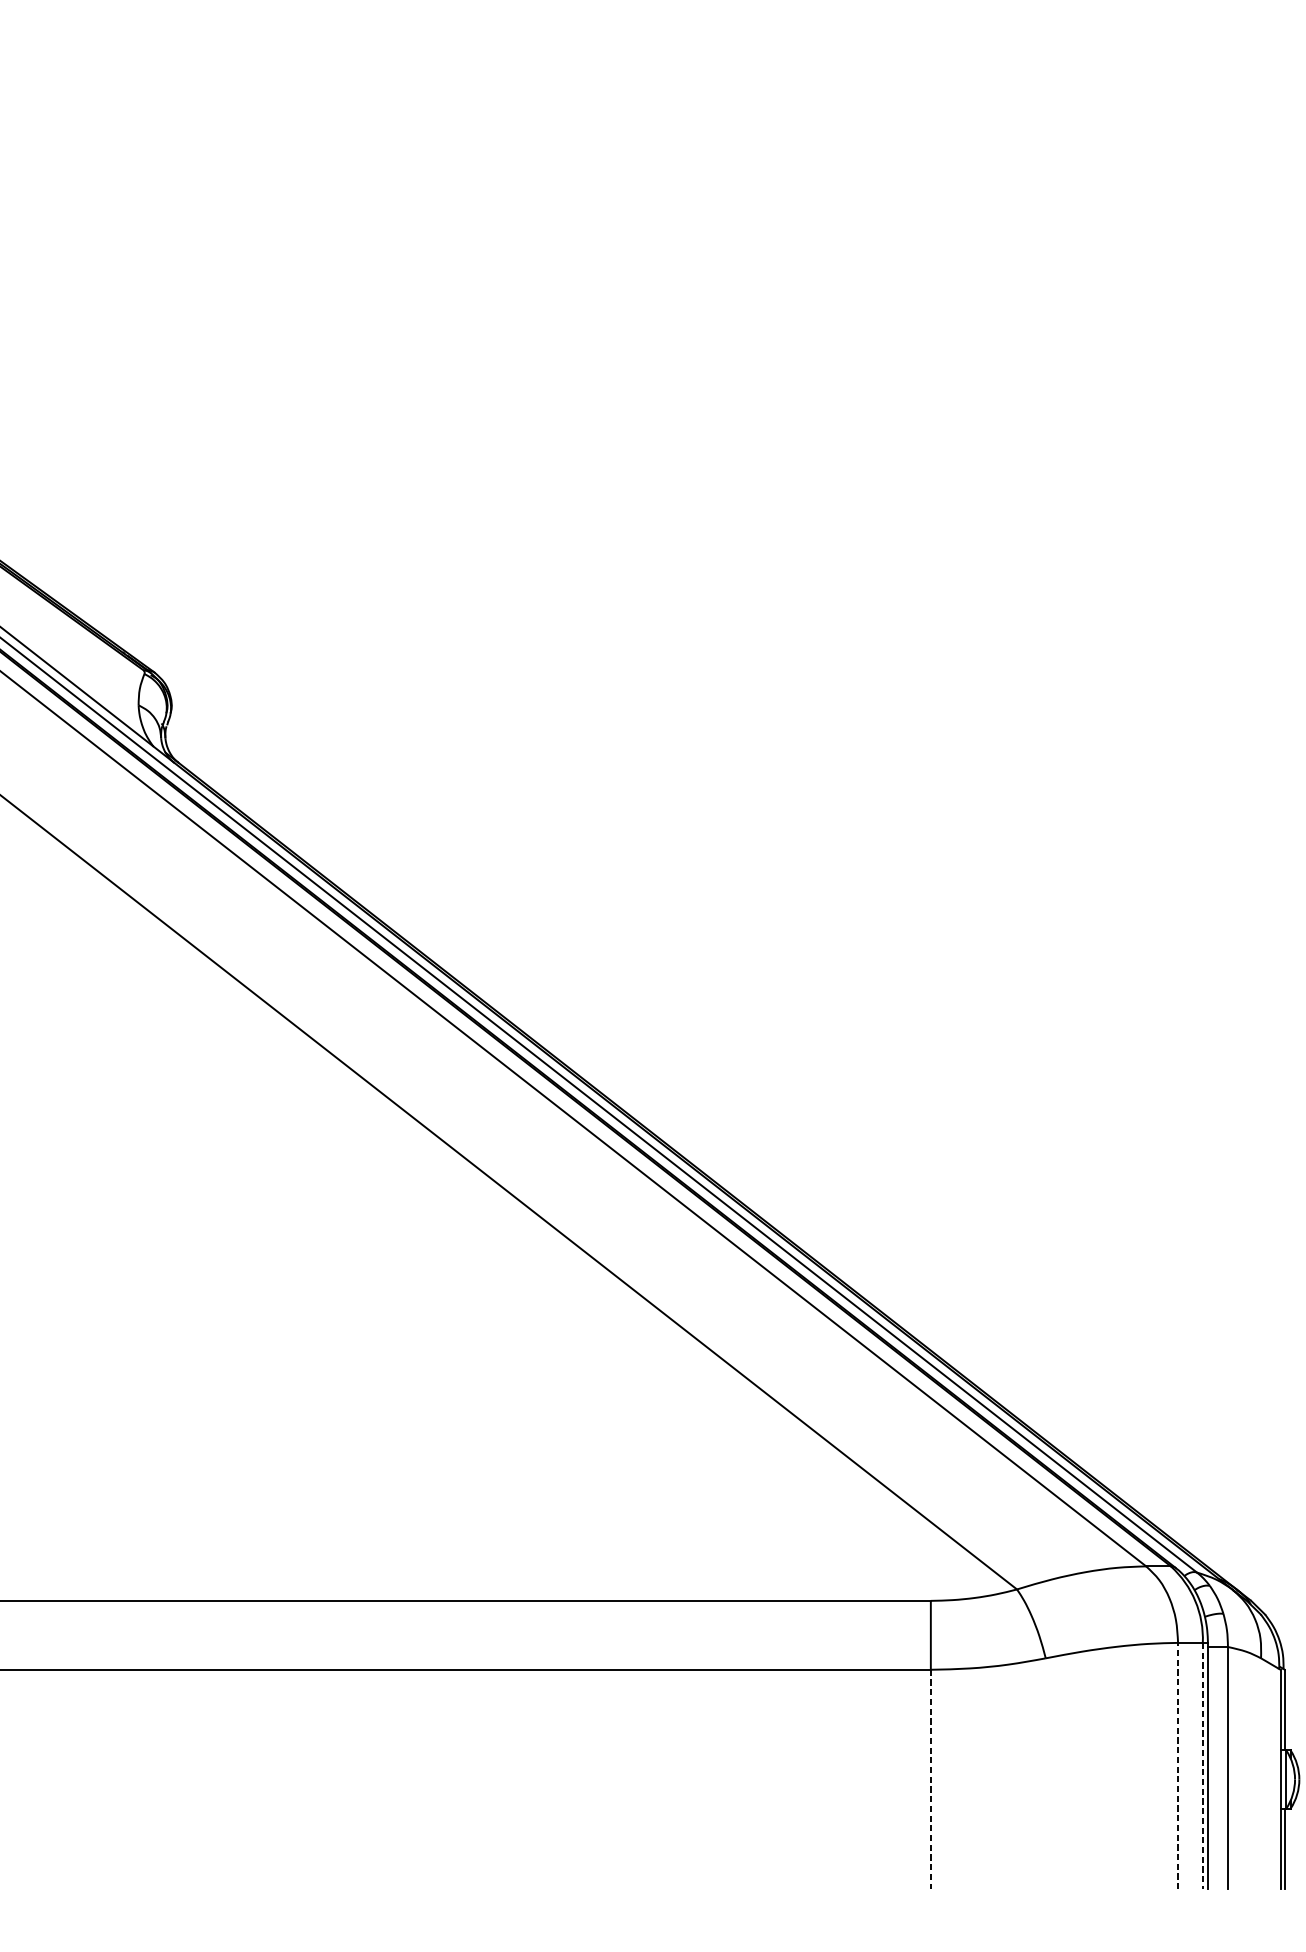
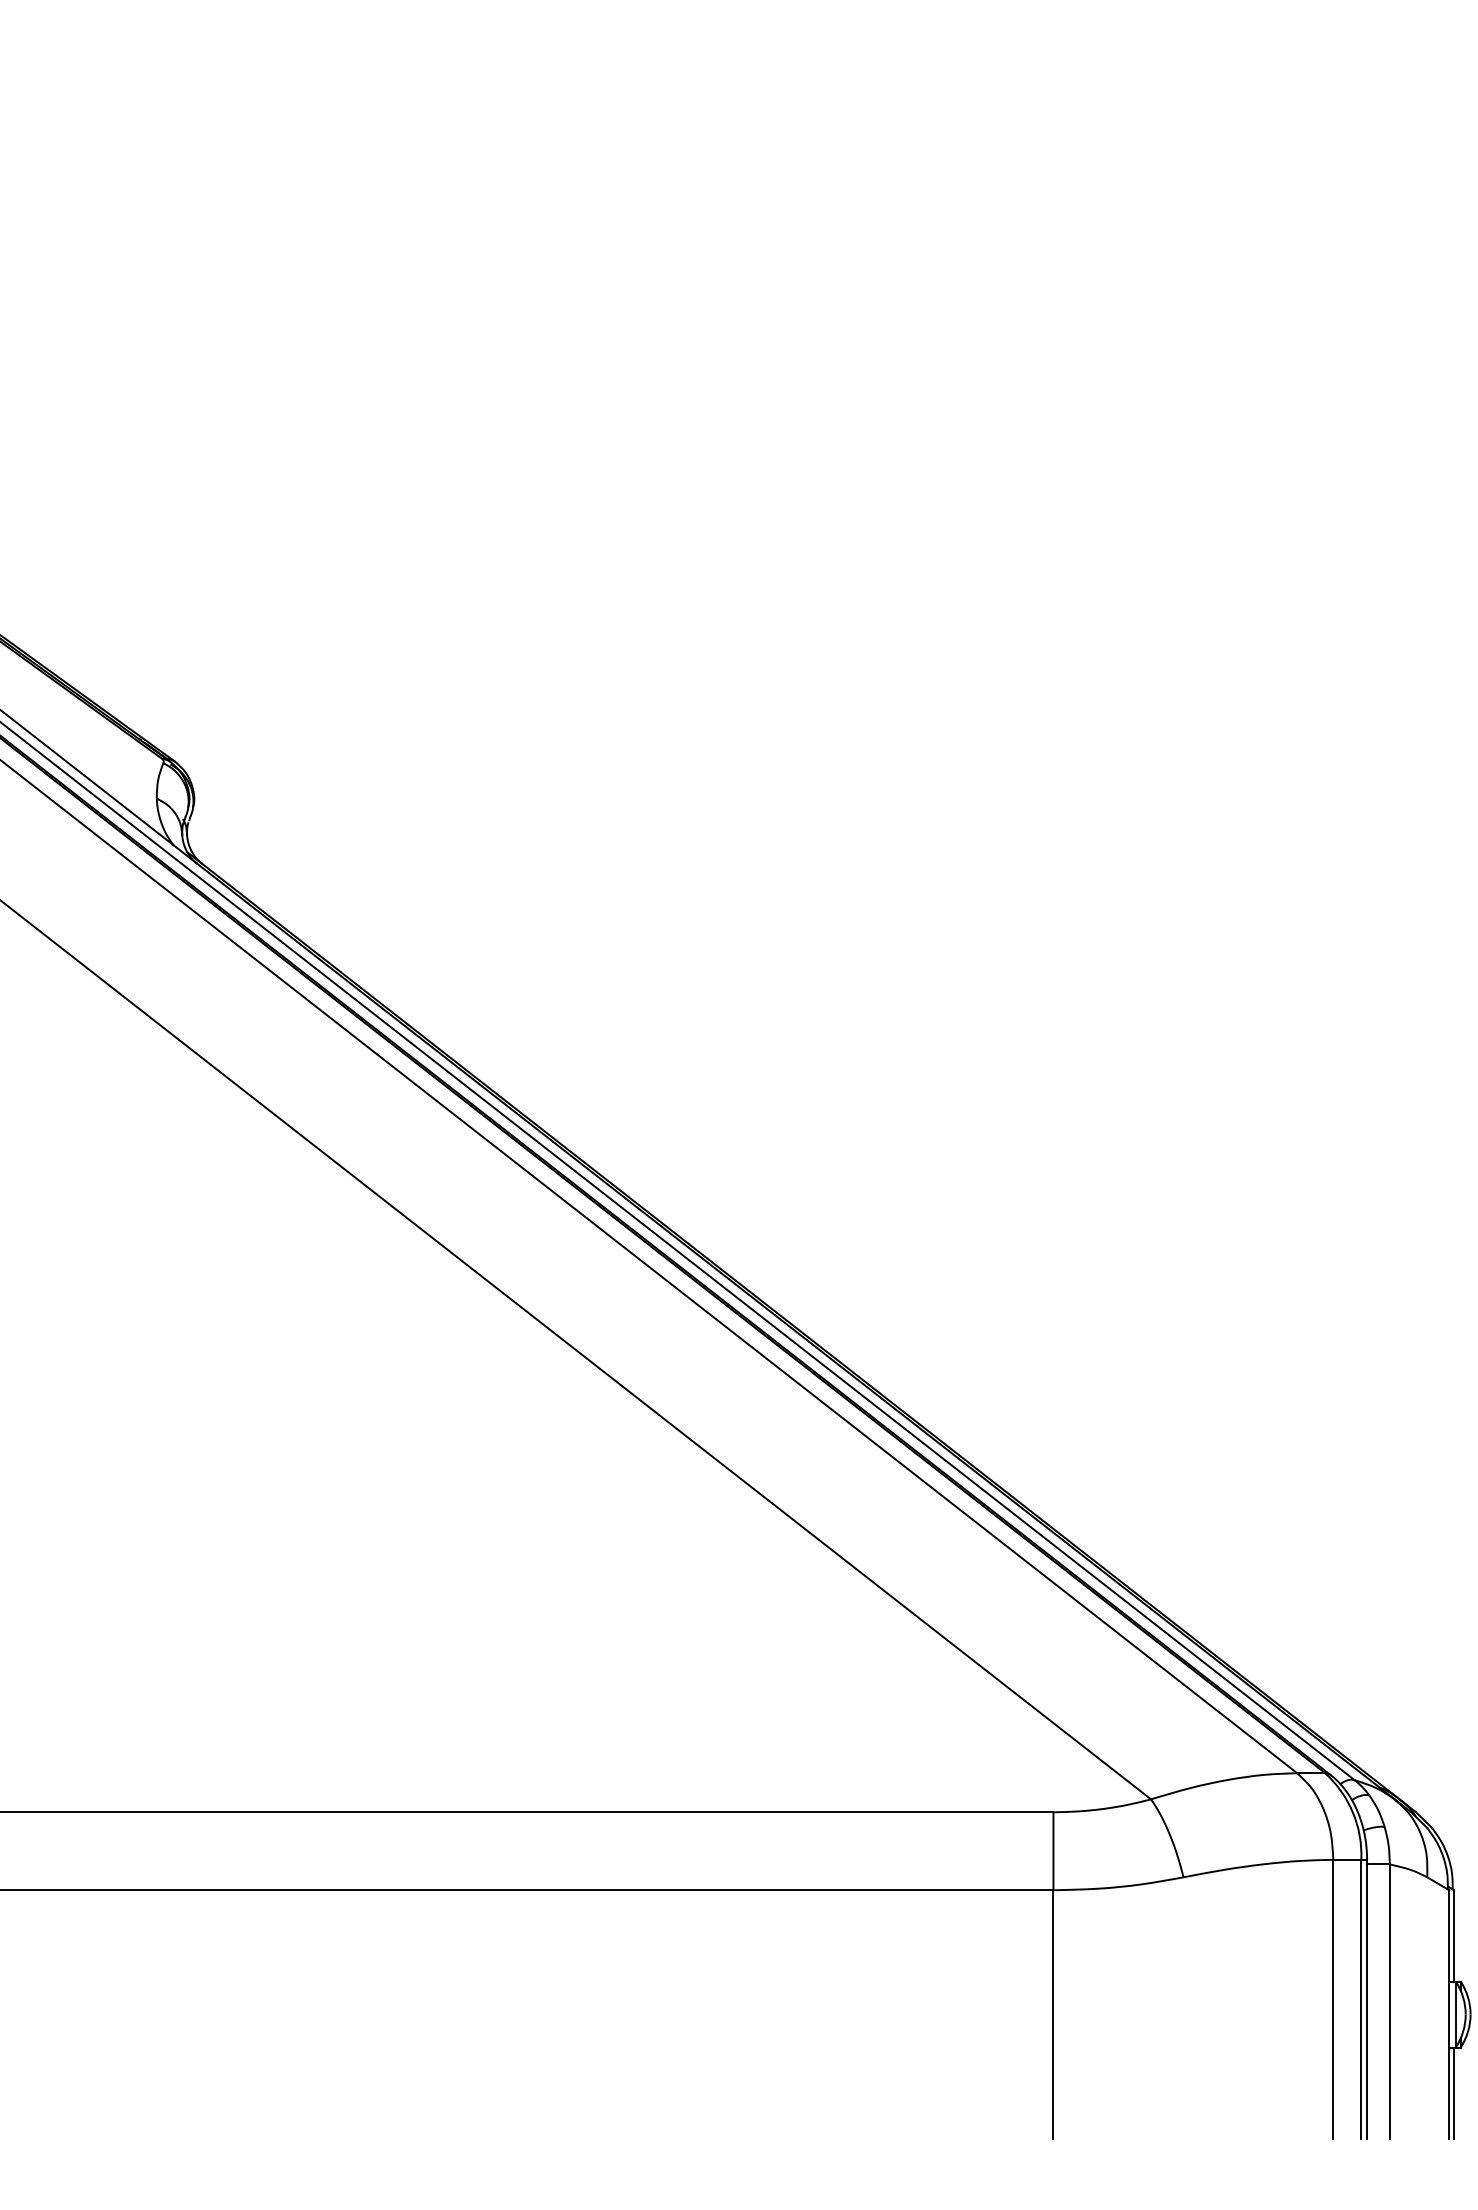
line: (1178, 1765) -> (1333, 1998), dashed -> solid
line: (1202, 1766) -> (1361, 1999), dashed -> solid
line: (930, 1780) -> (1053, 2015), dashed -> solid

